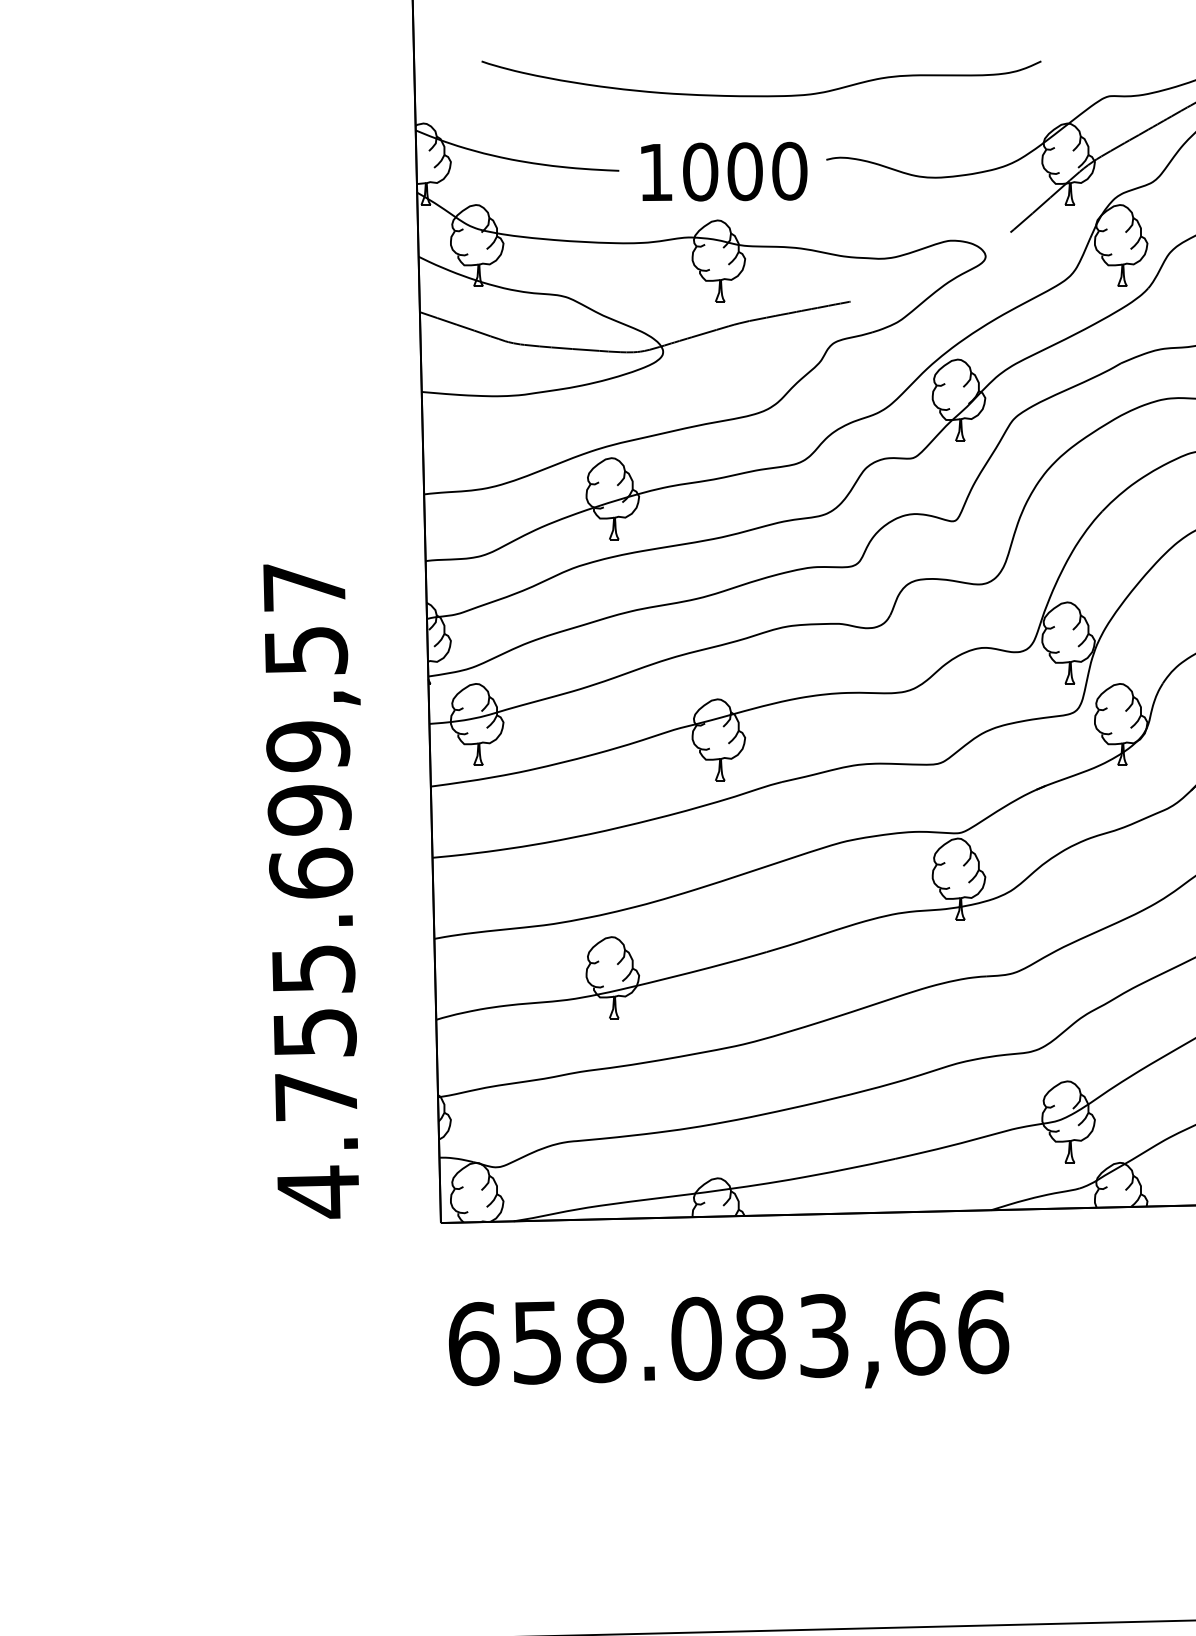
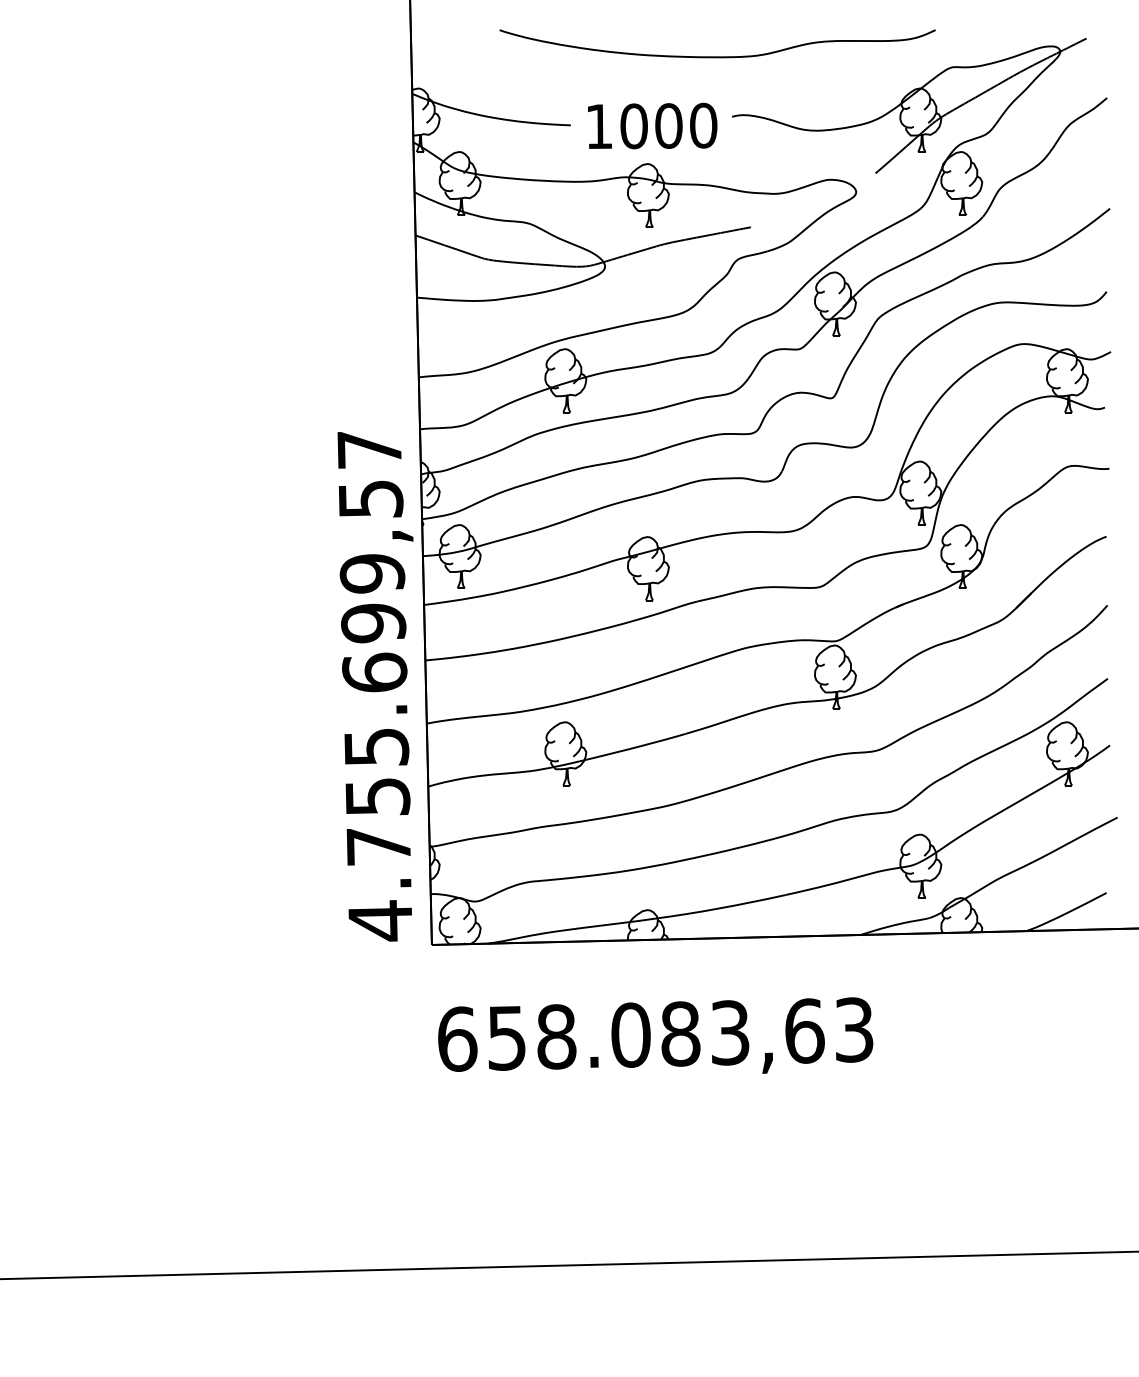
curve: (761, 95) -> (717, 56), moved
text: (312, 891) -> (375, 686), moved
text: (983, 1331) -> (854, 1029), 658.083,66 -> 658.083,63

